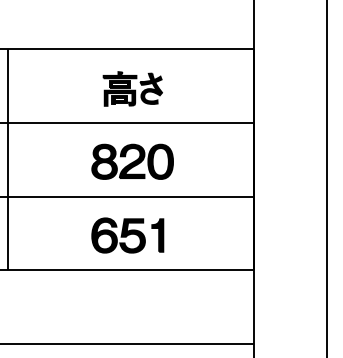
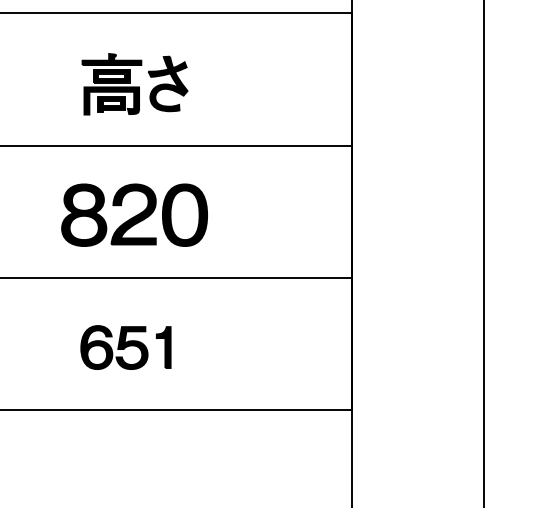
part: (127, 235) -> (125, 347), size x0.7

